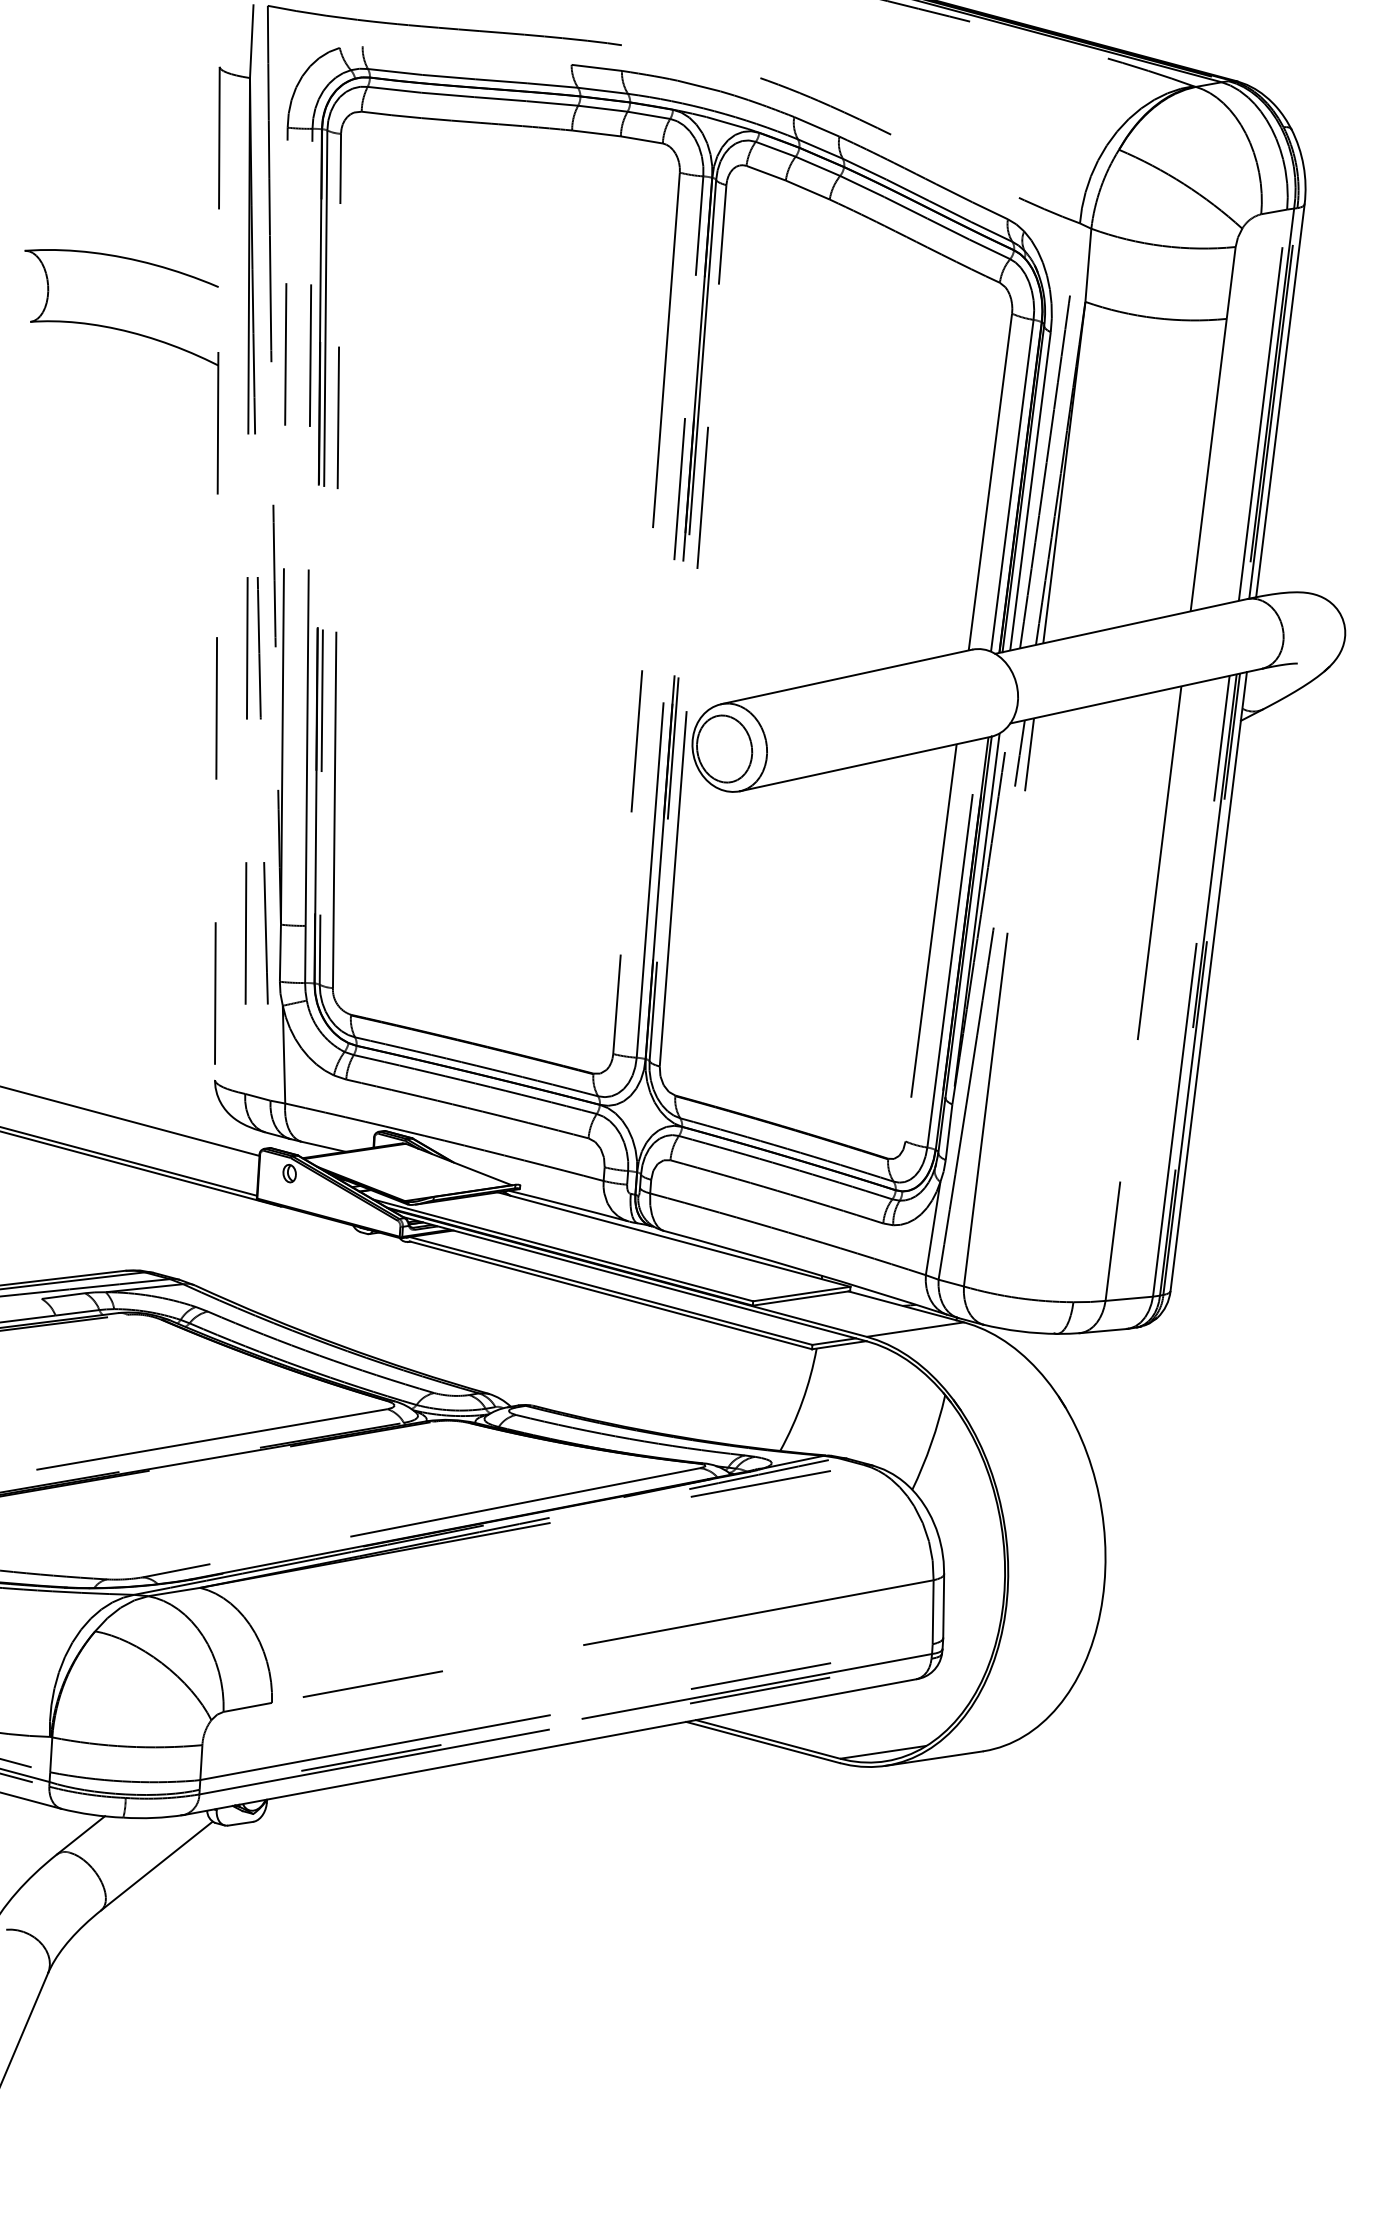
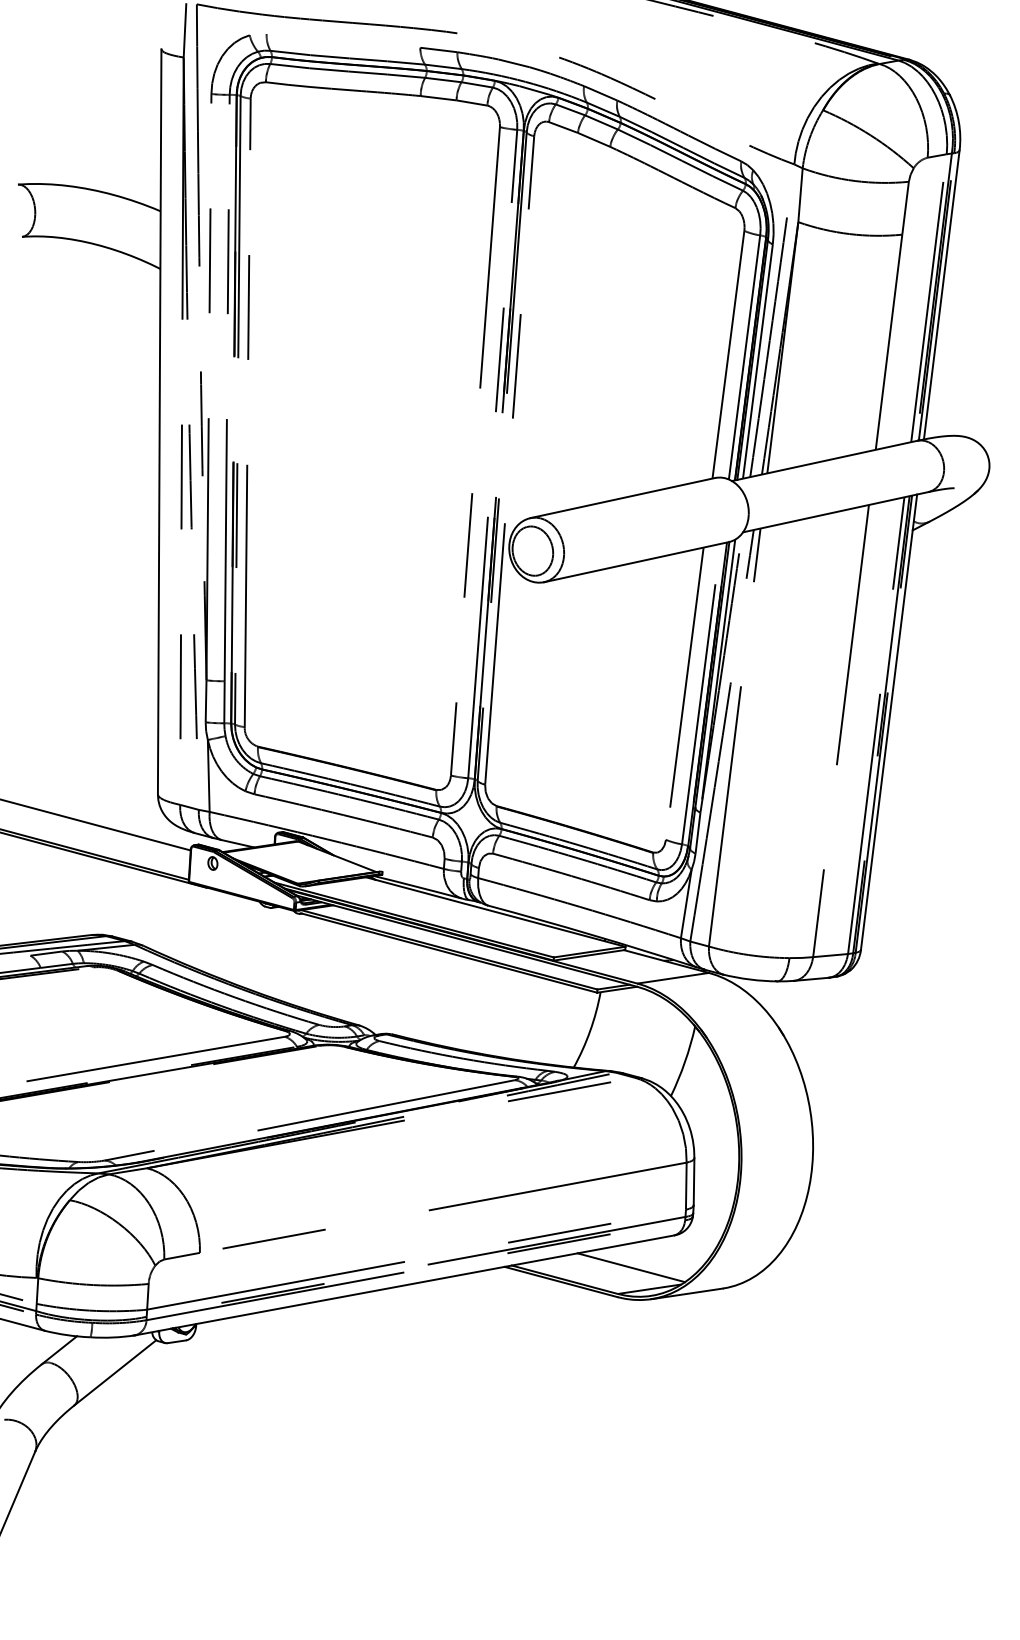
line: (217, 573) -> (159, 421), dashed -> solid
line: (858, 1722) -> (631, 1267), added

